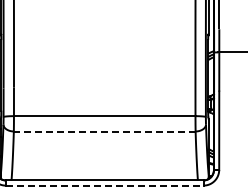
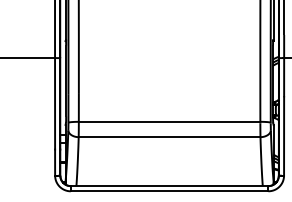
line: (104, 131) -> (169, 137), dashed -> solid
line: (104, 185) -> (169, 191), dashed -> solid

